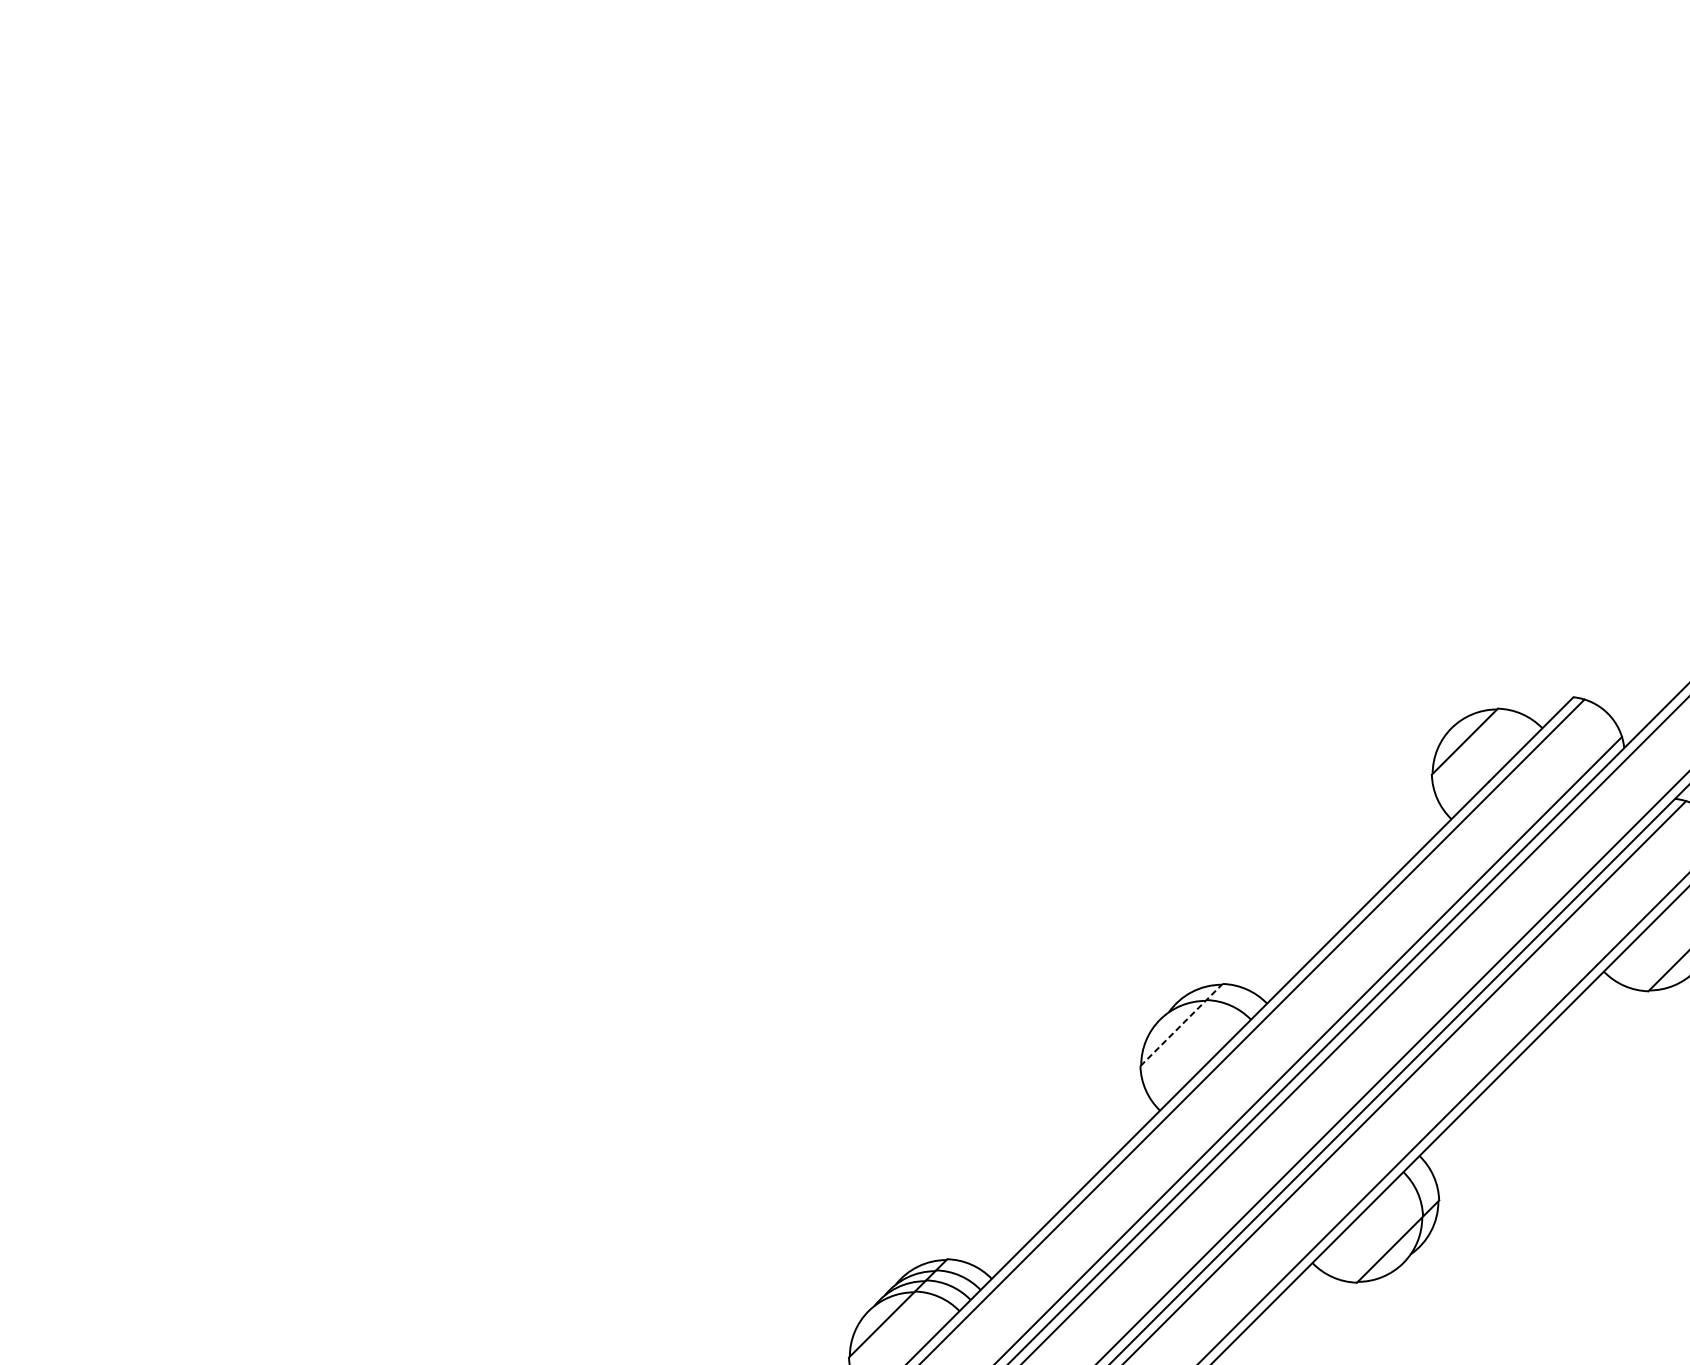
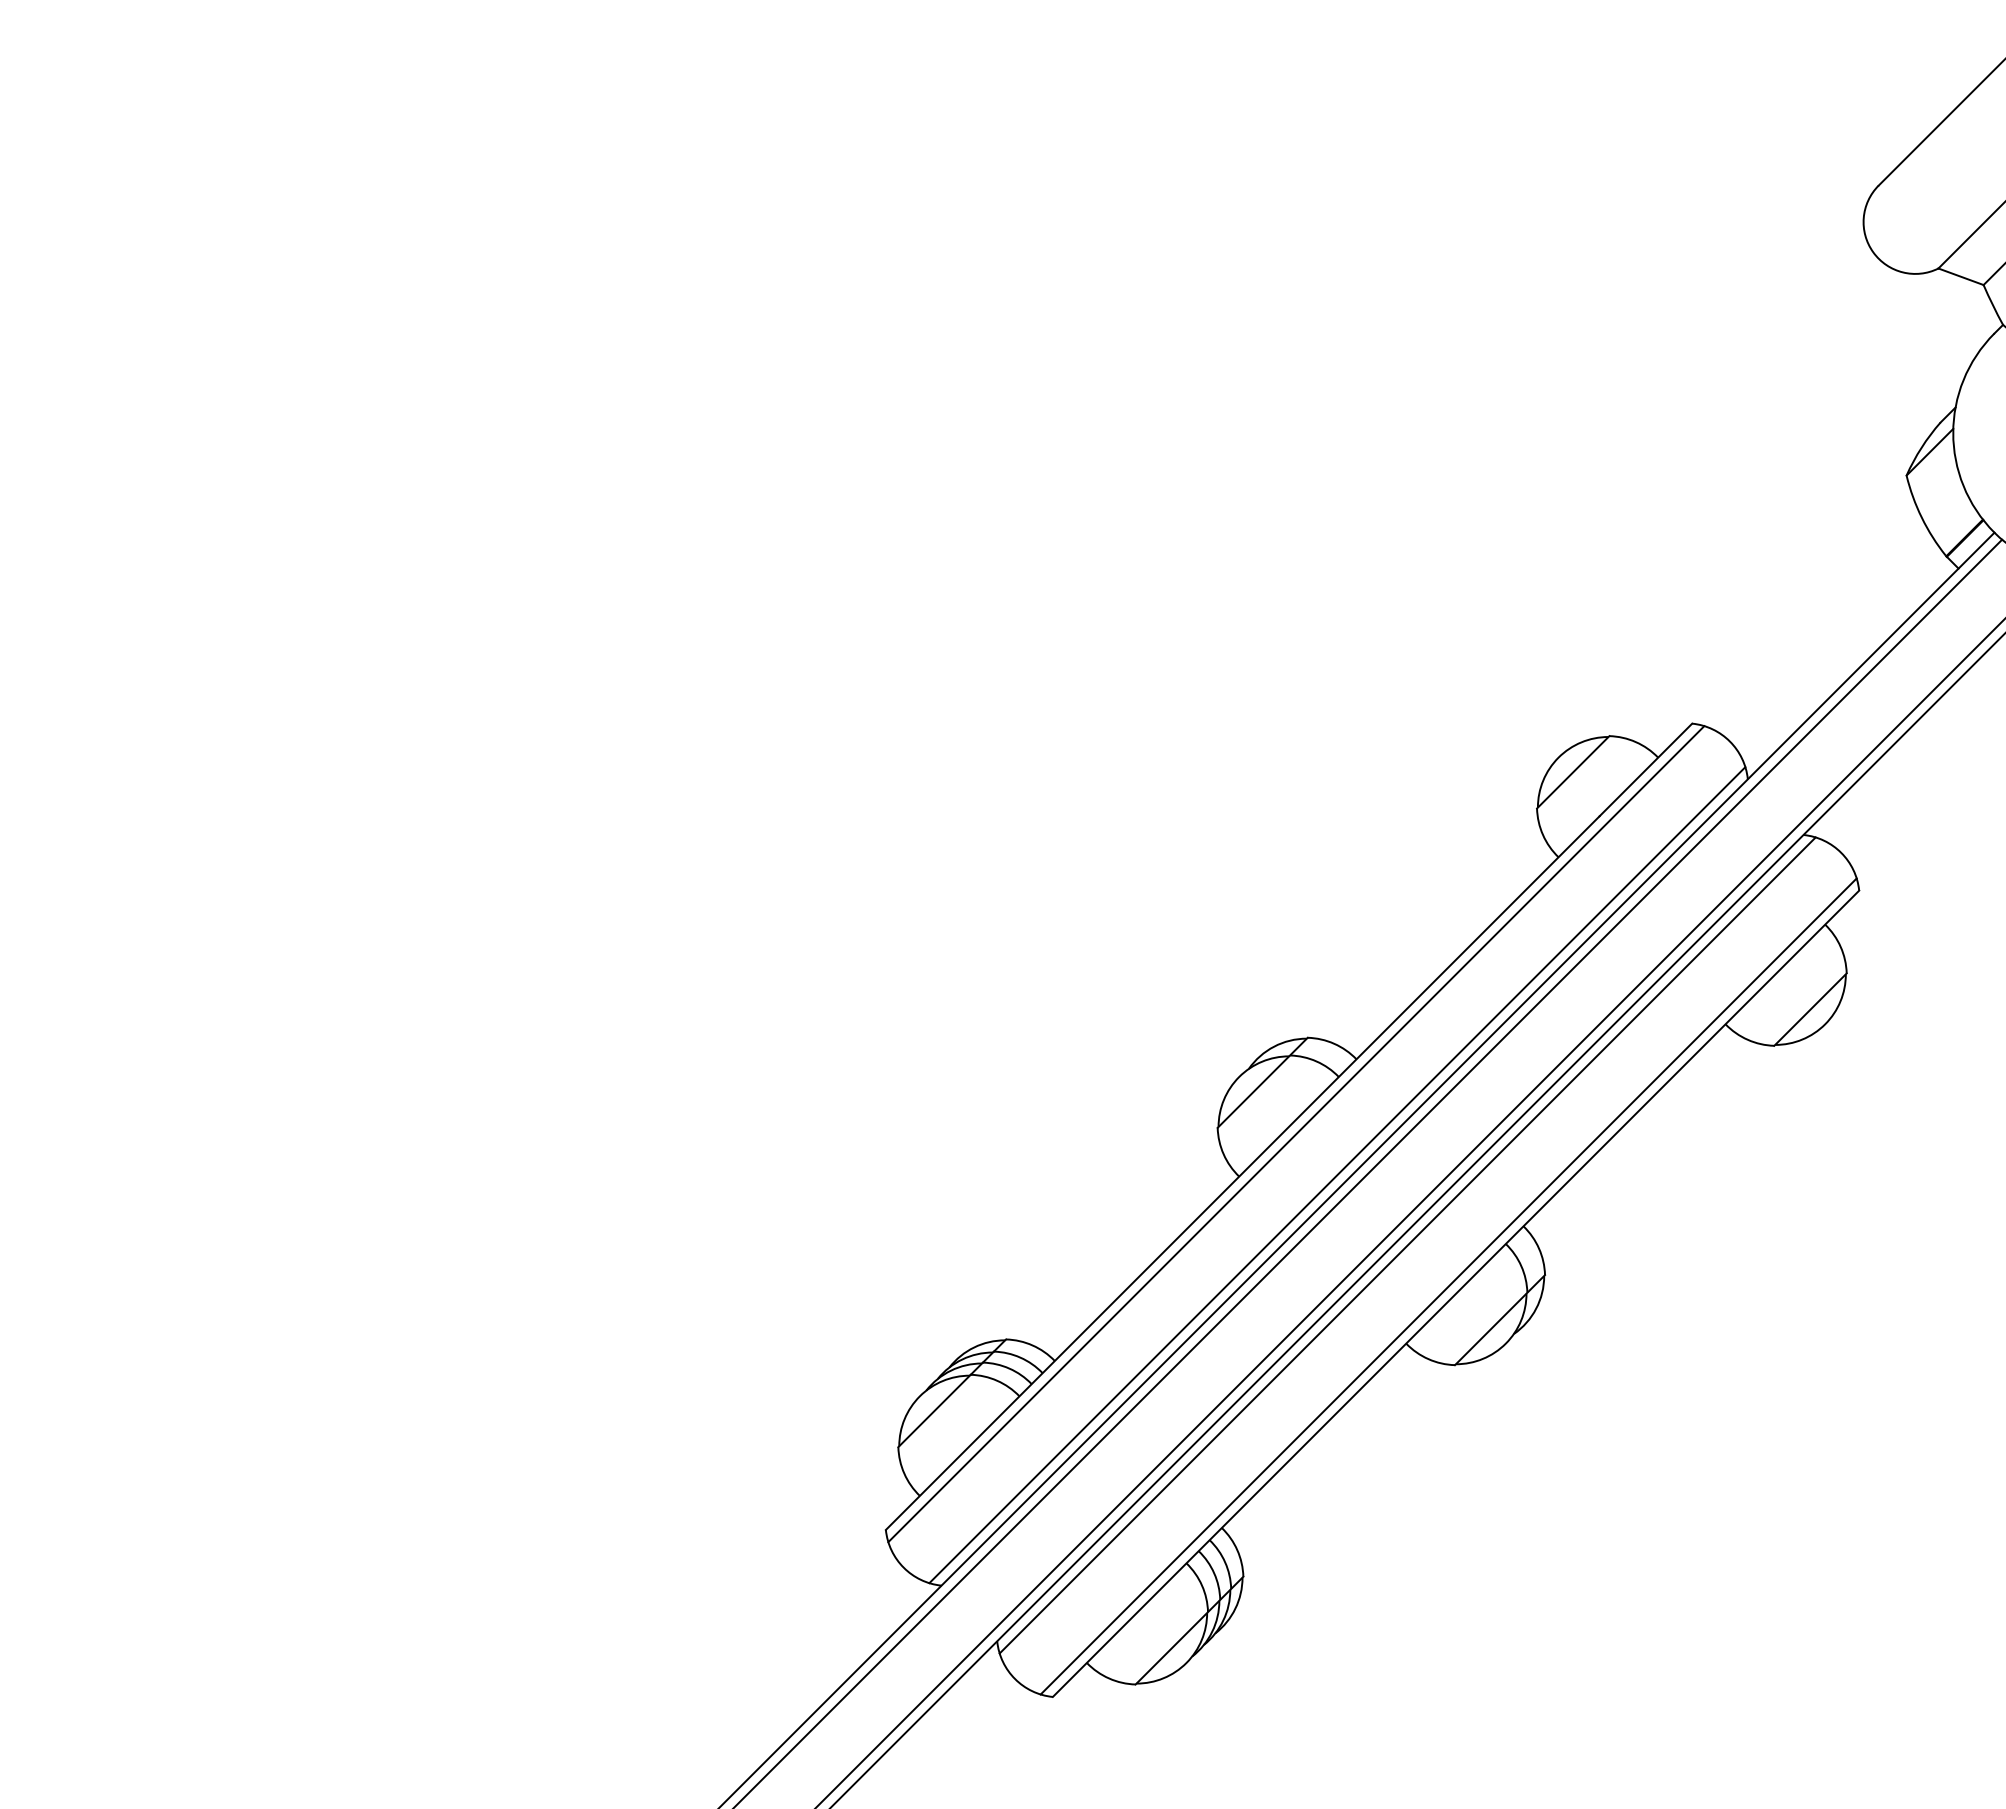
line: (1181, 1024) -> (1262, 1082), dashed -> solid

